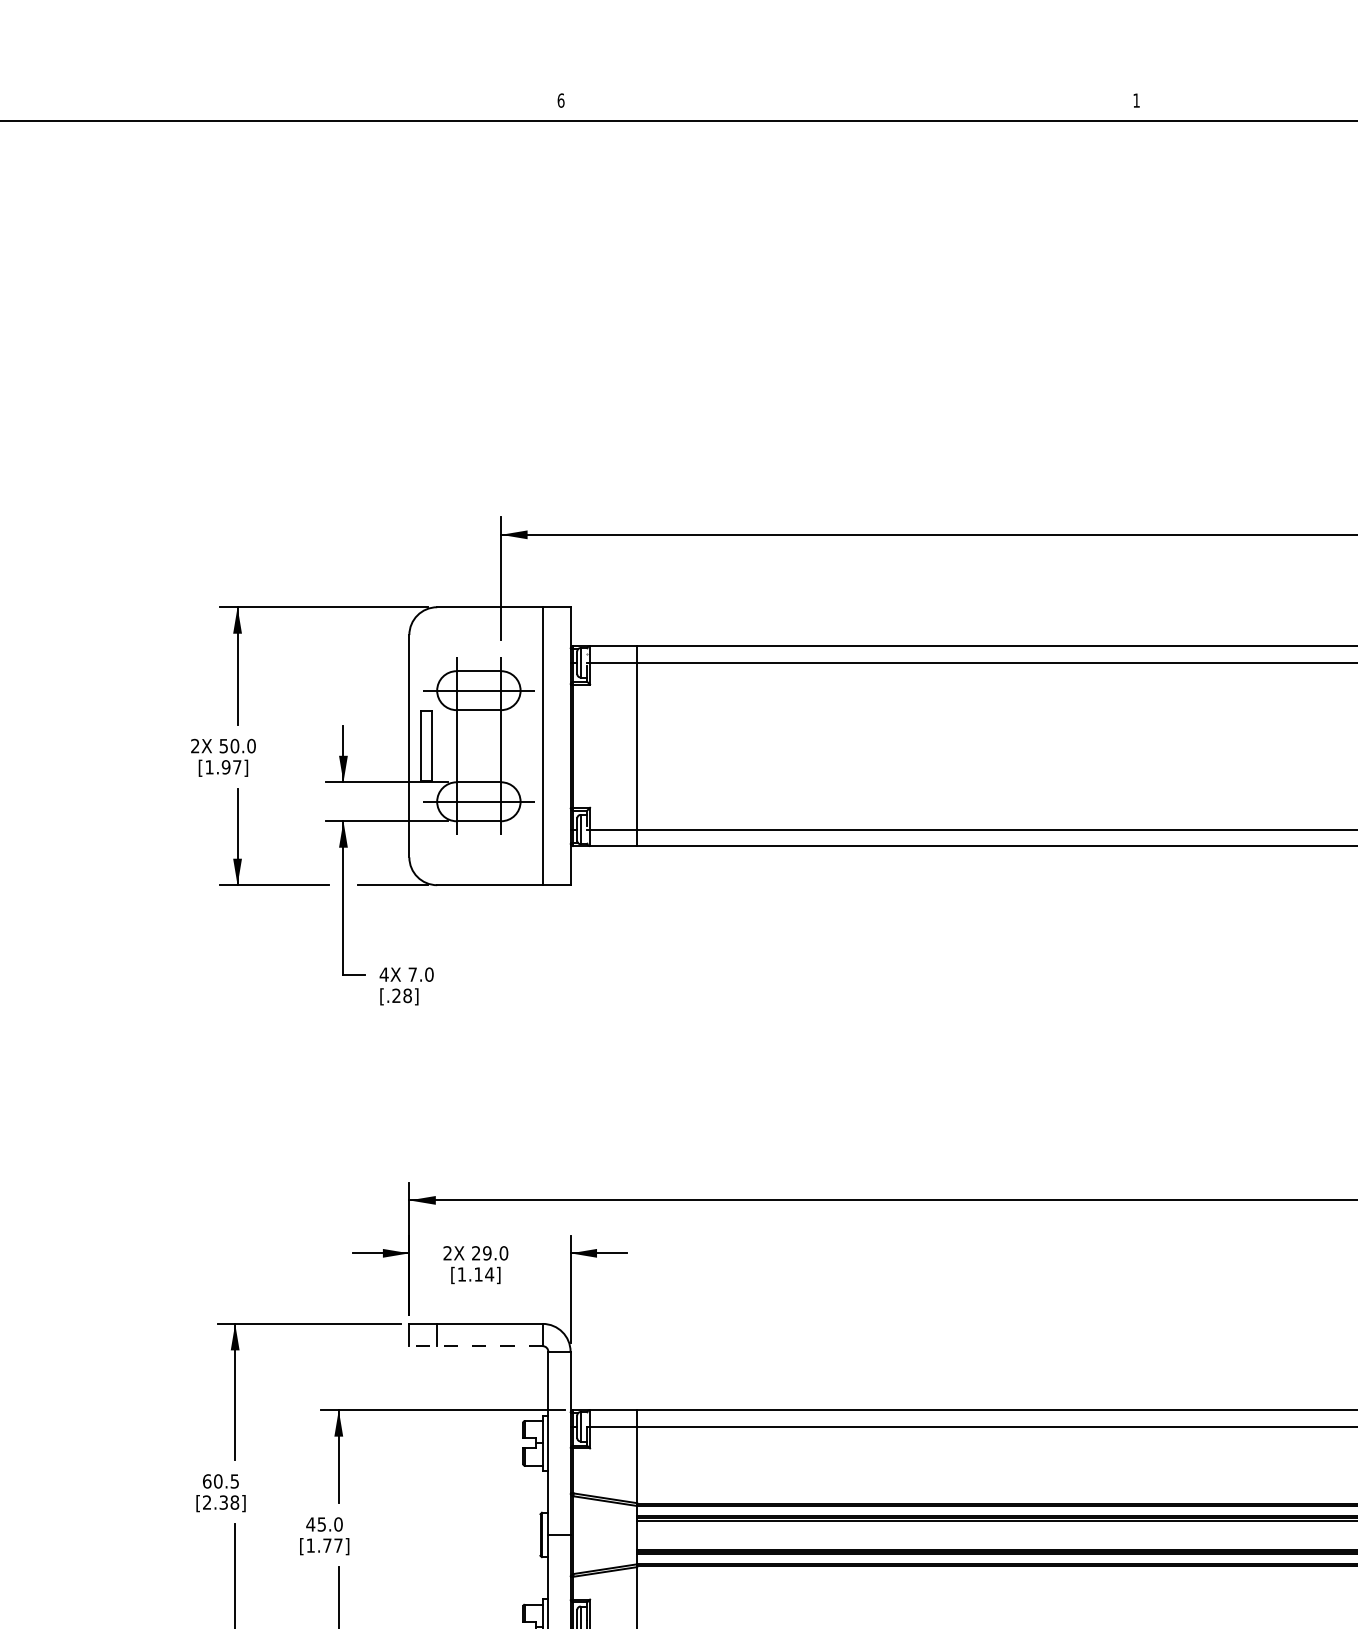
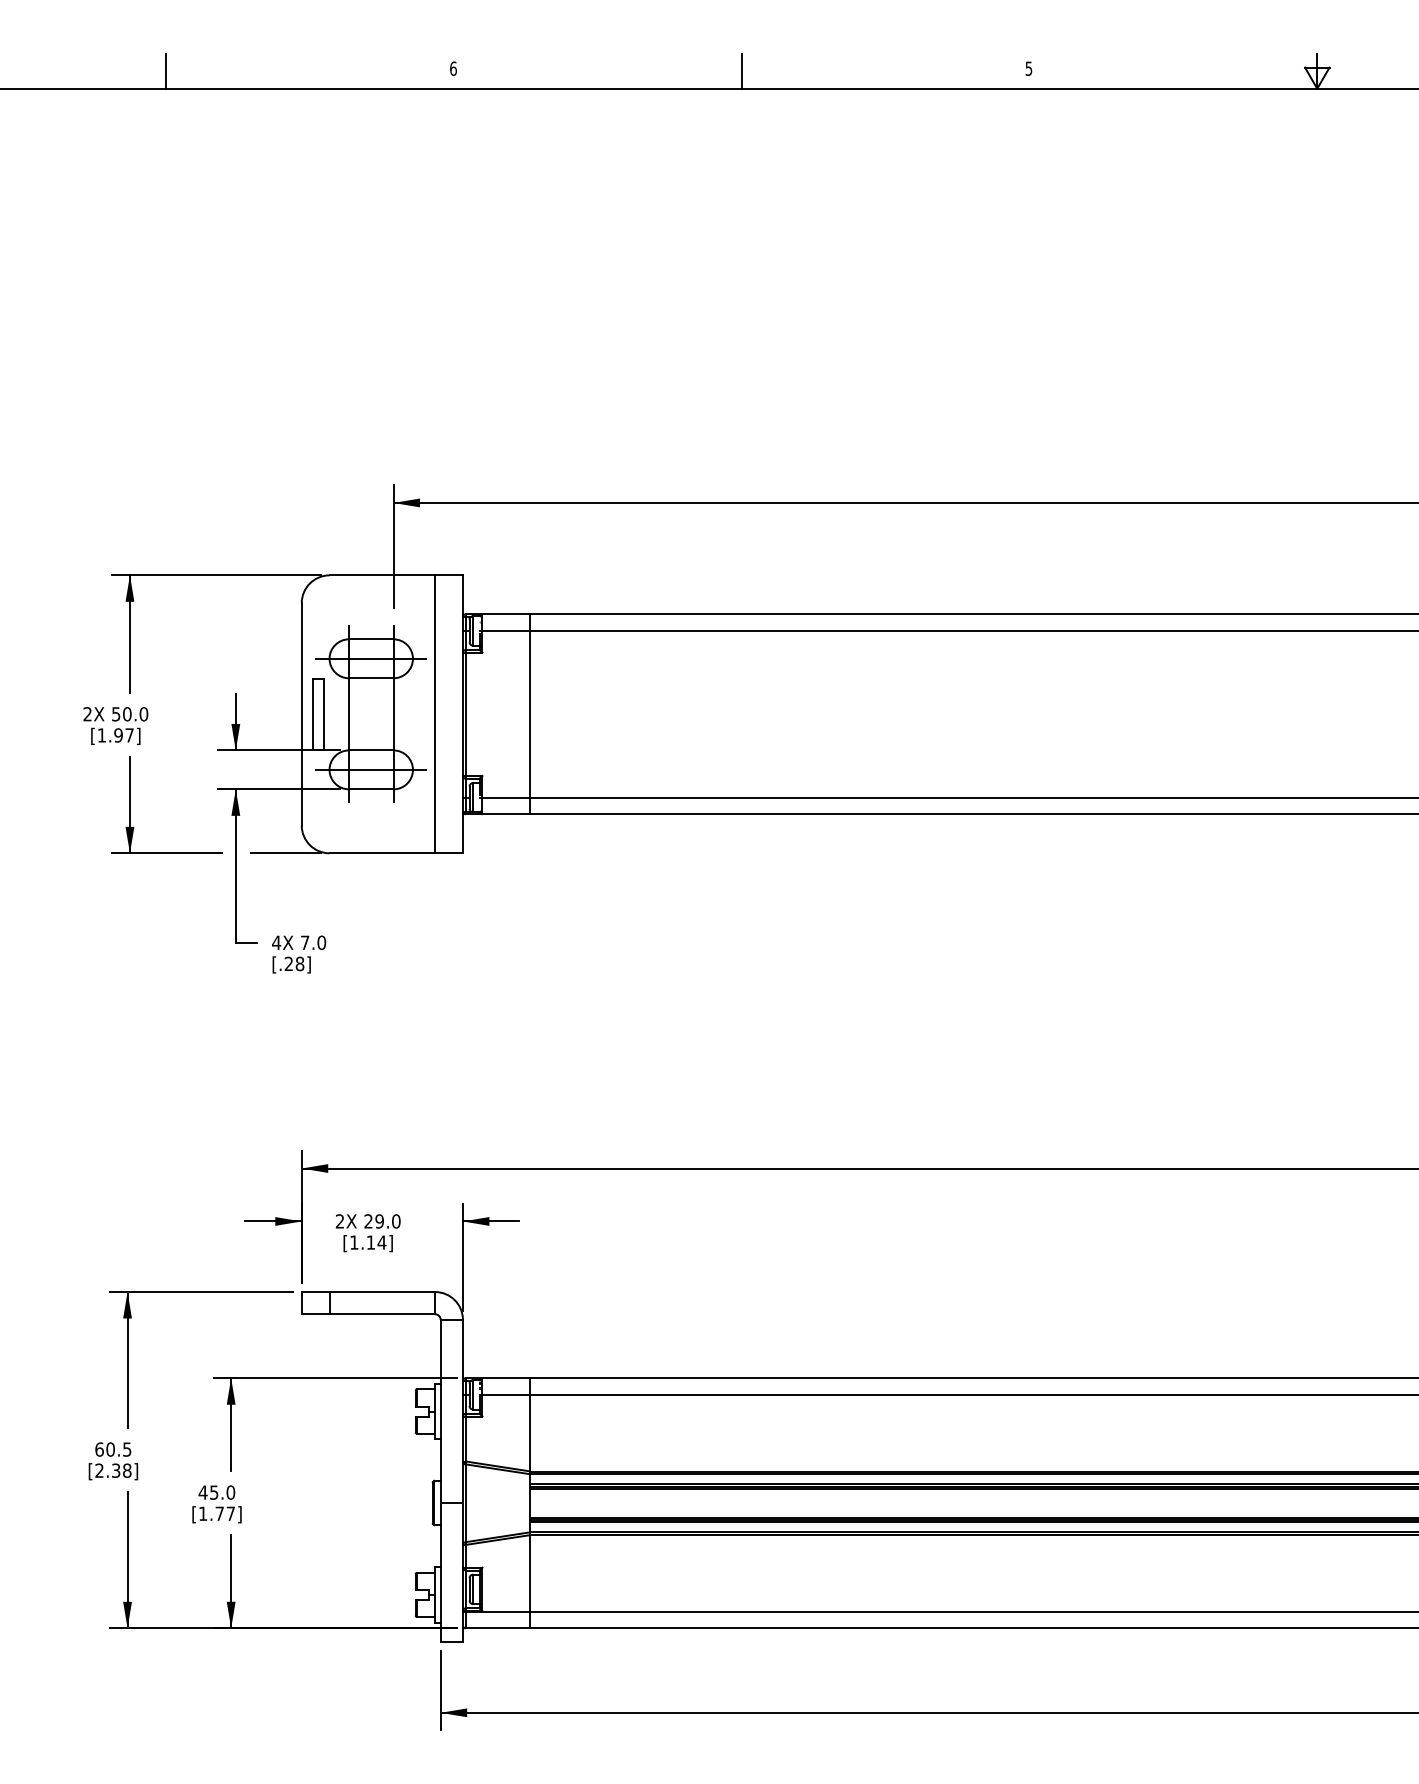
text: (1136, 100) -> (1028, 68), 1 -> 5
line: (274, 102) -> (166, 70), added
line: (850, 102) -> (742, 70), added
line: (476, 1346) -> (368, 1314), dashed -> solid

